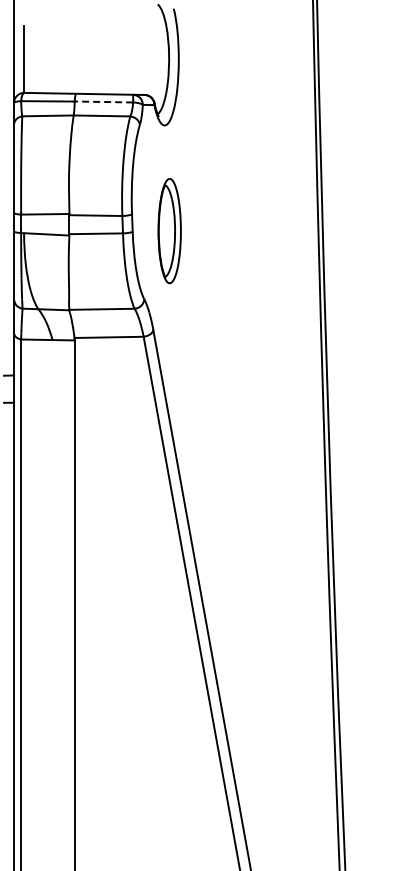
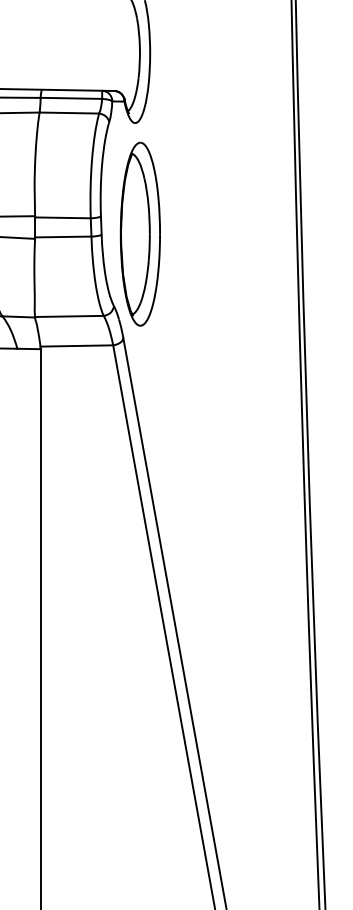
line: (103, 101) -> (70, 97), dashed -> solid
part: (169, 230) -> (140, 233), size x1.67

